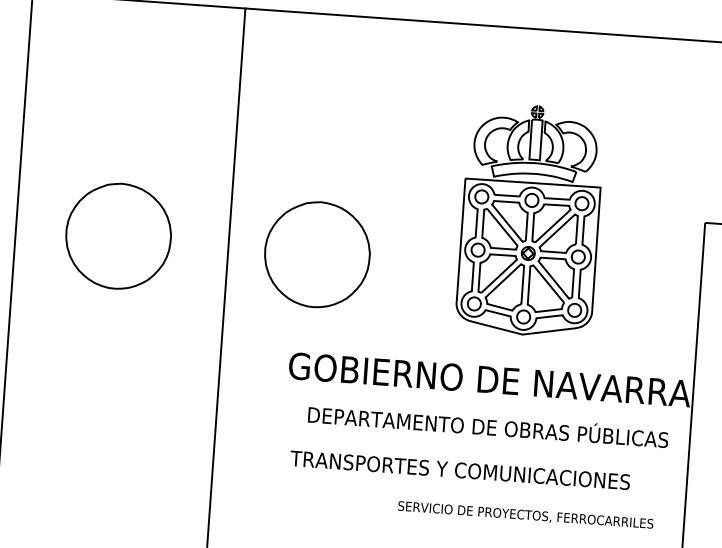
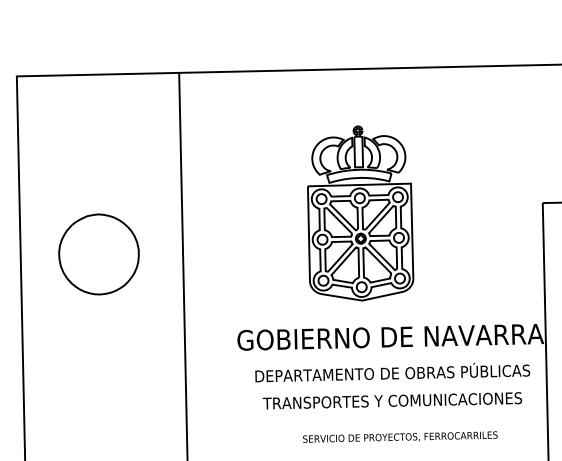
part: (530, 220) -> (360, 213), moved
part: (316, 254) -> (250, 254), removed
text: (460, 469) -> (392, 400), moved
text: (526, 514) -> (400, 436), moved

